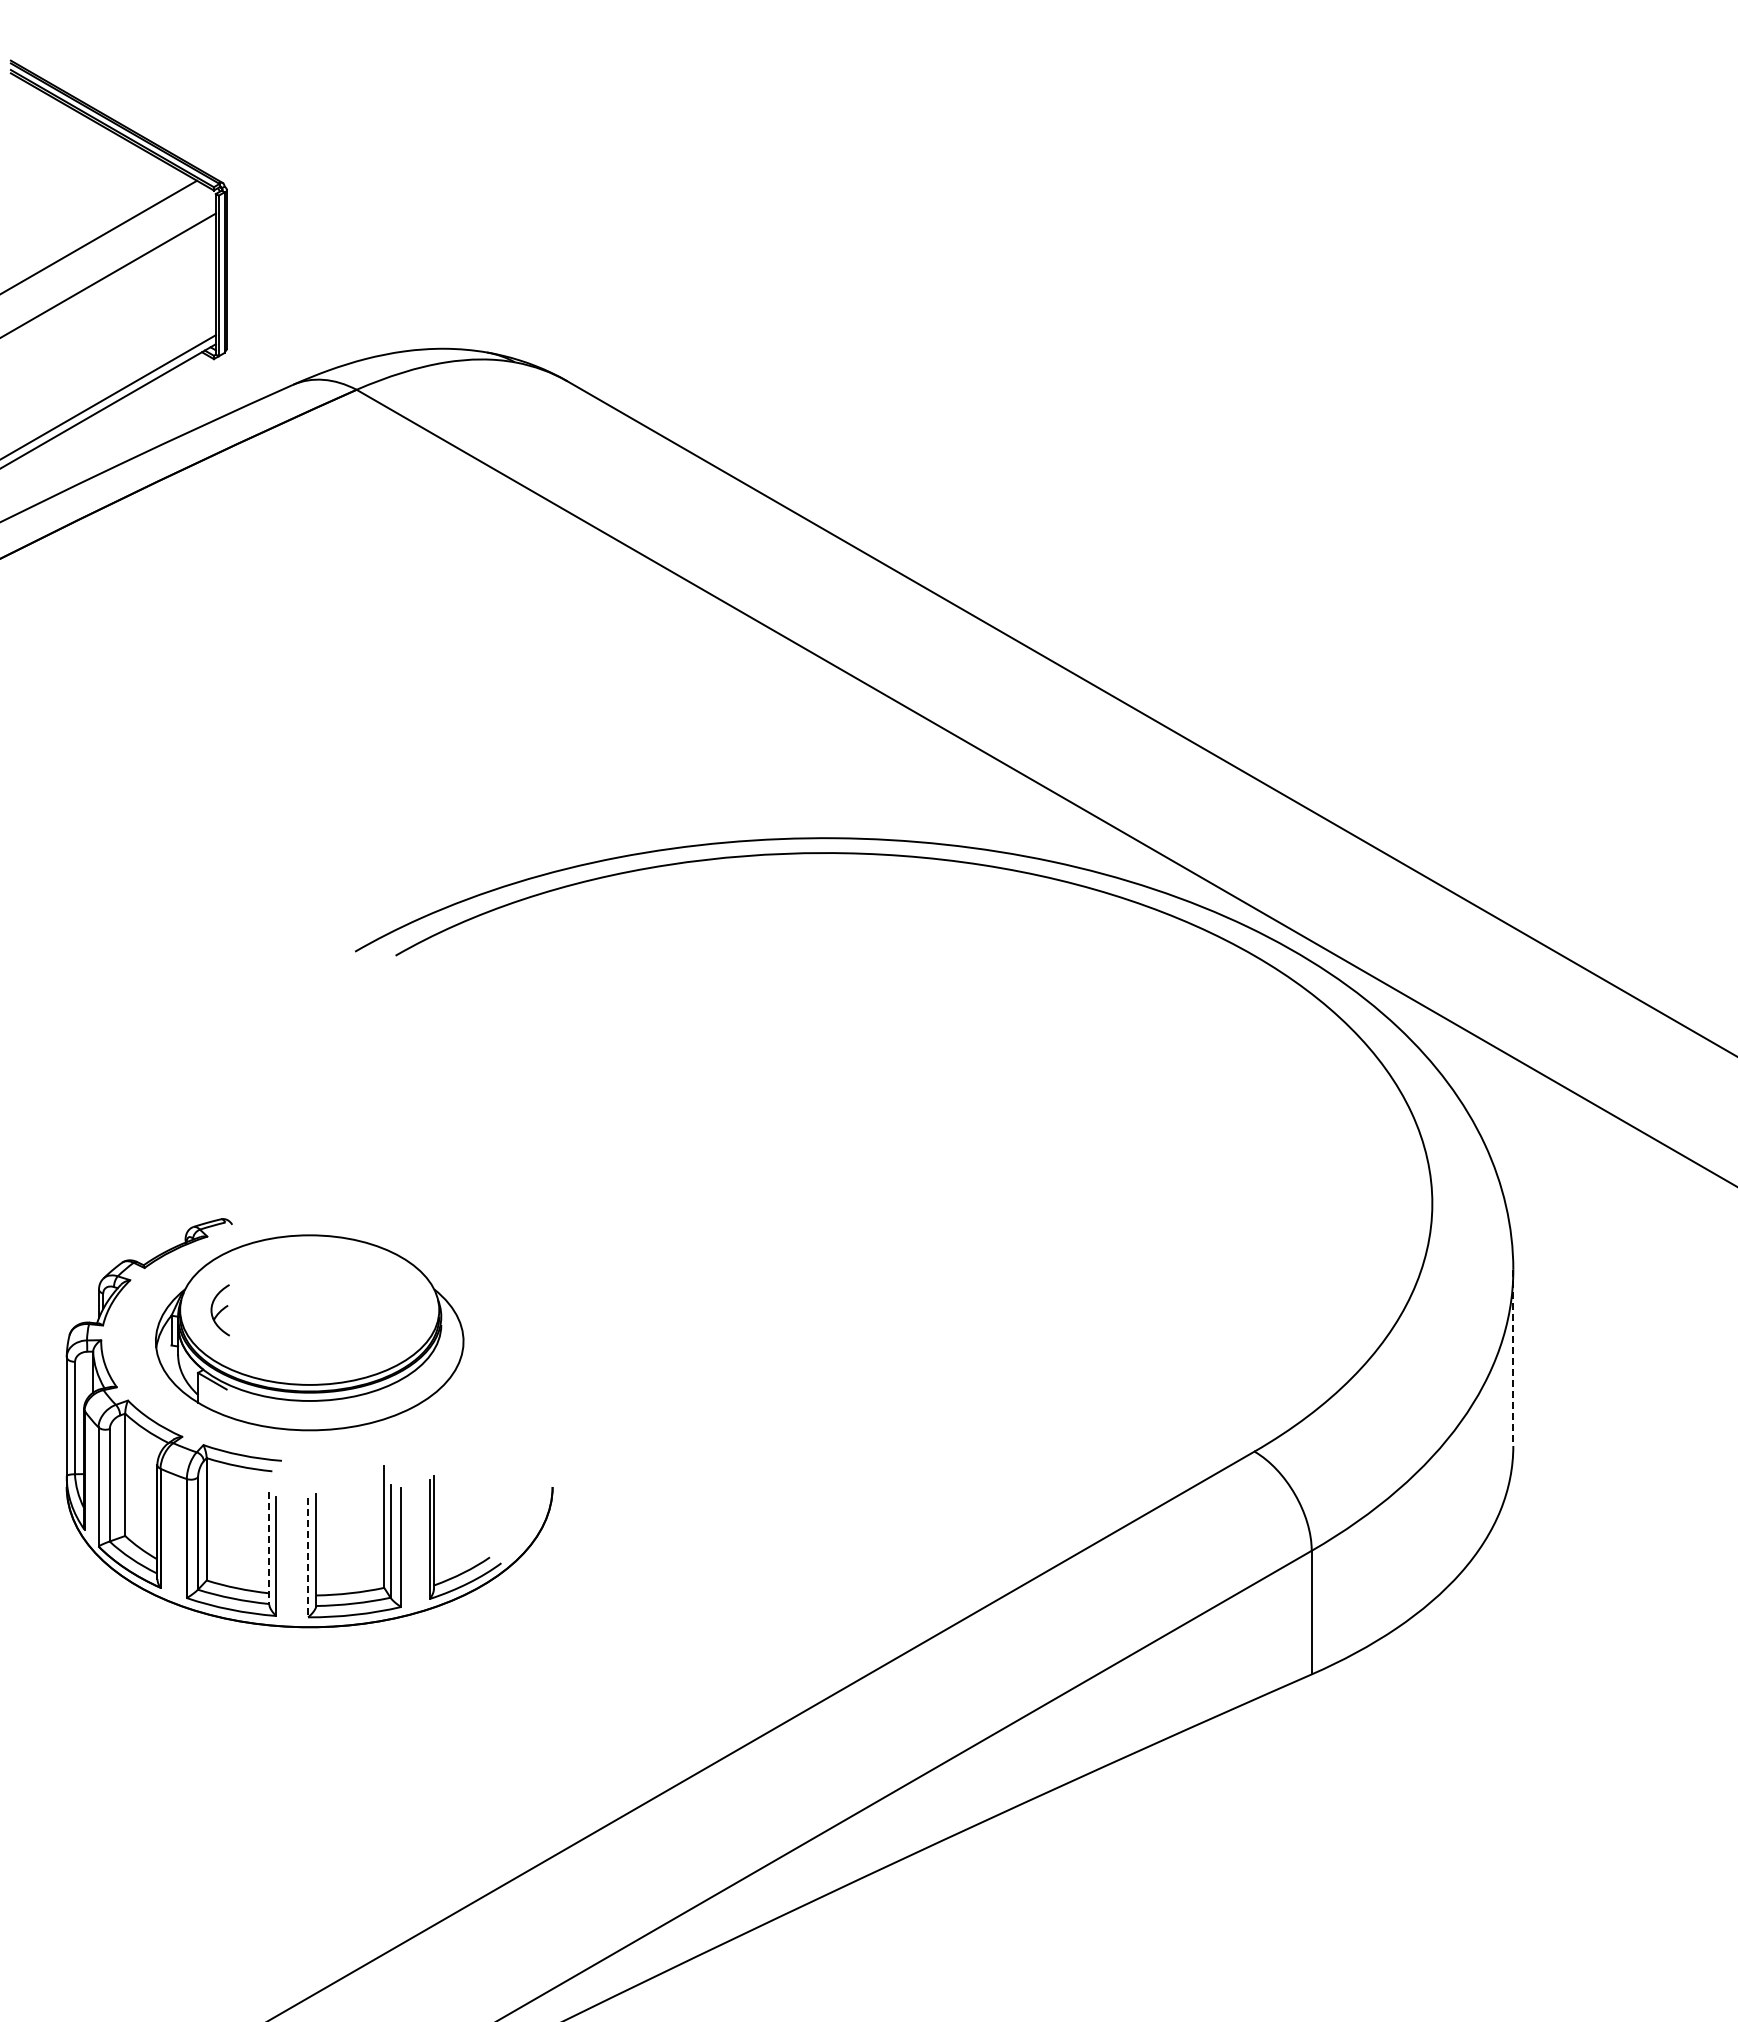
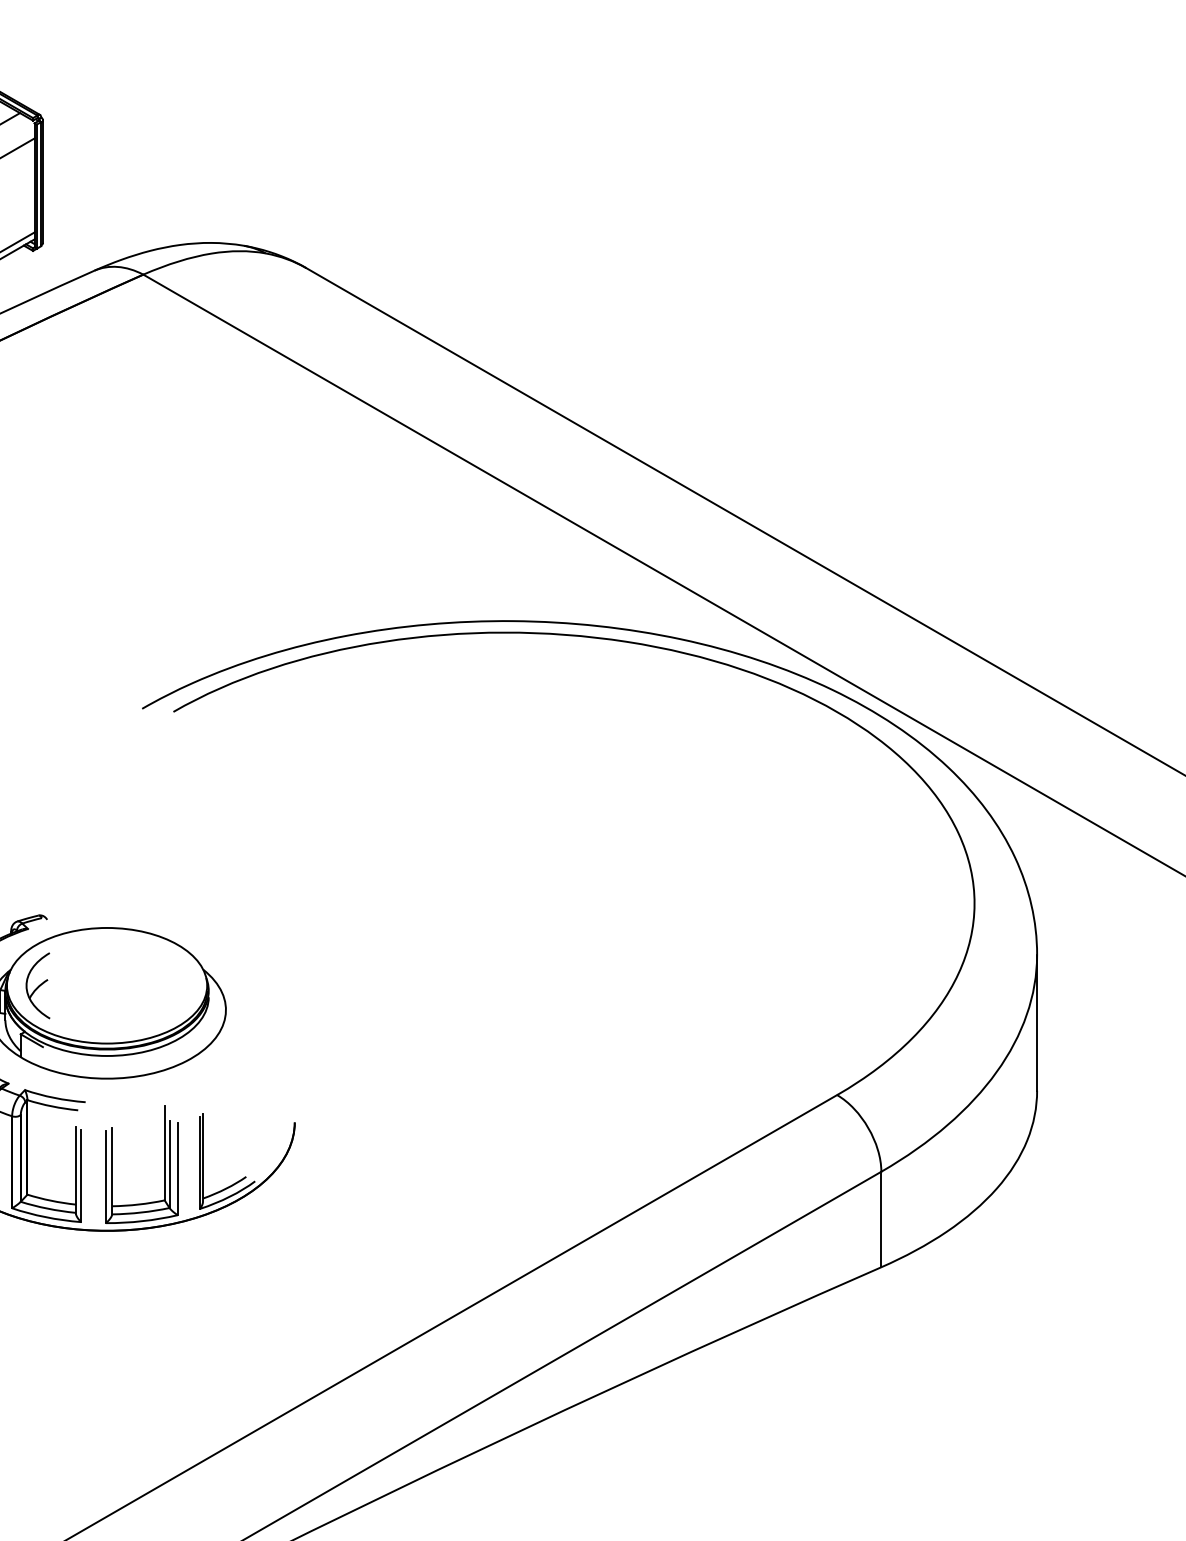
part: (220, 1310) -> (38, 986), size x1.67
line: (1513, 1358) -> (1037, 1023), dashed -> solid
line: (269, 1549) -> (76, 1170), dashed -> solid
line: (308, 1558) -> (106, 1177), dashed -> solid

